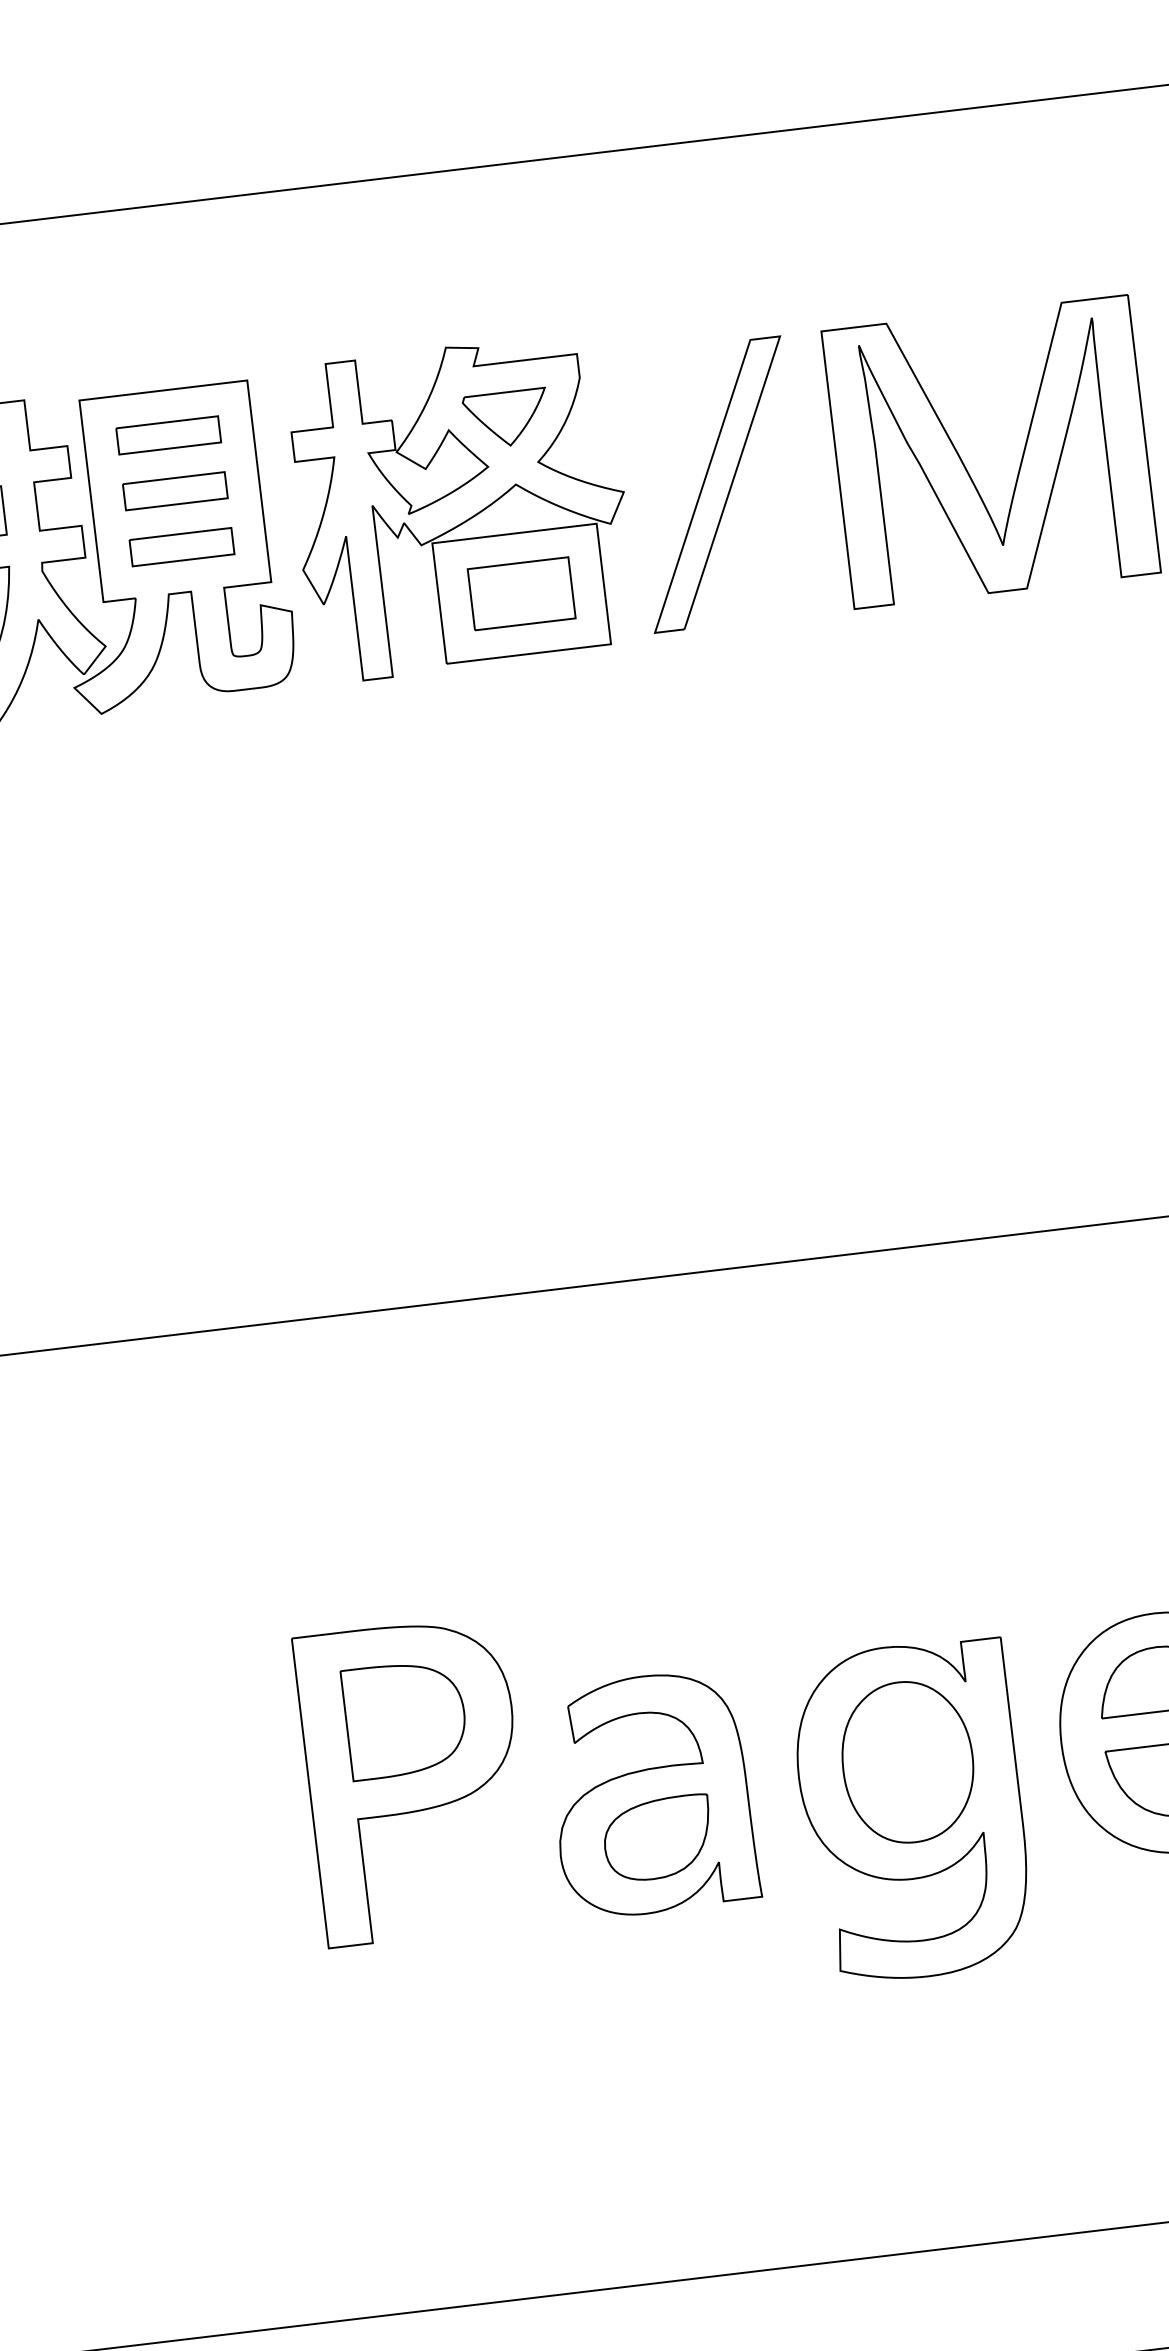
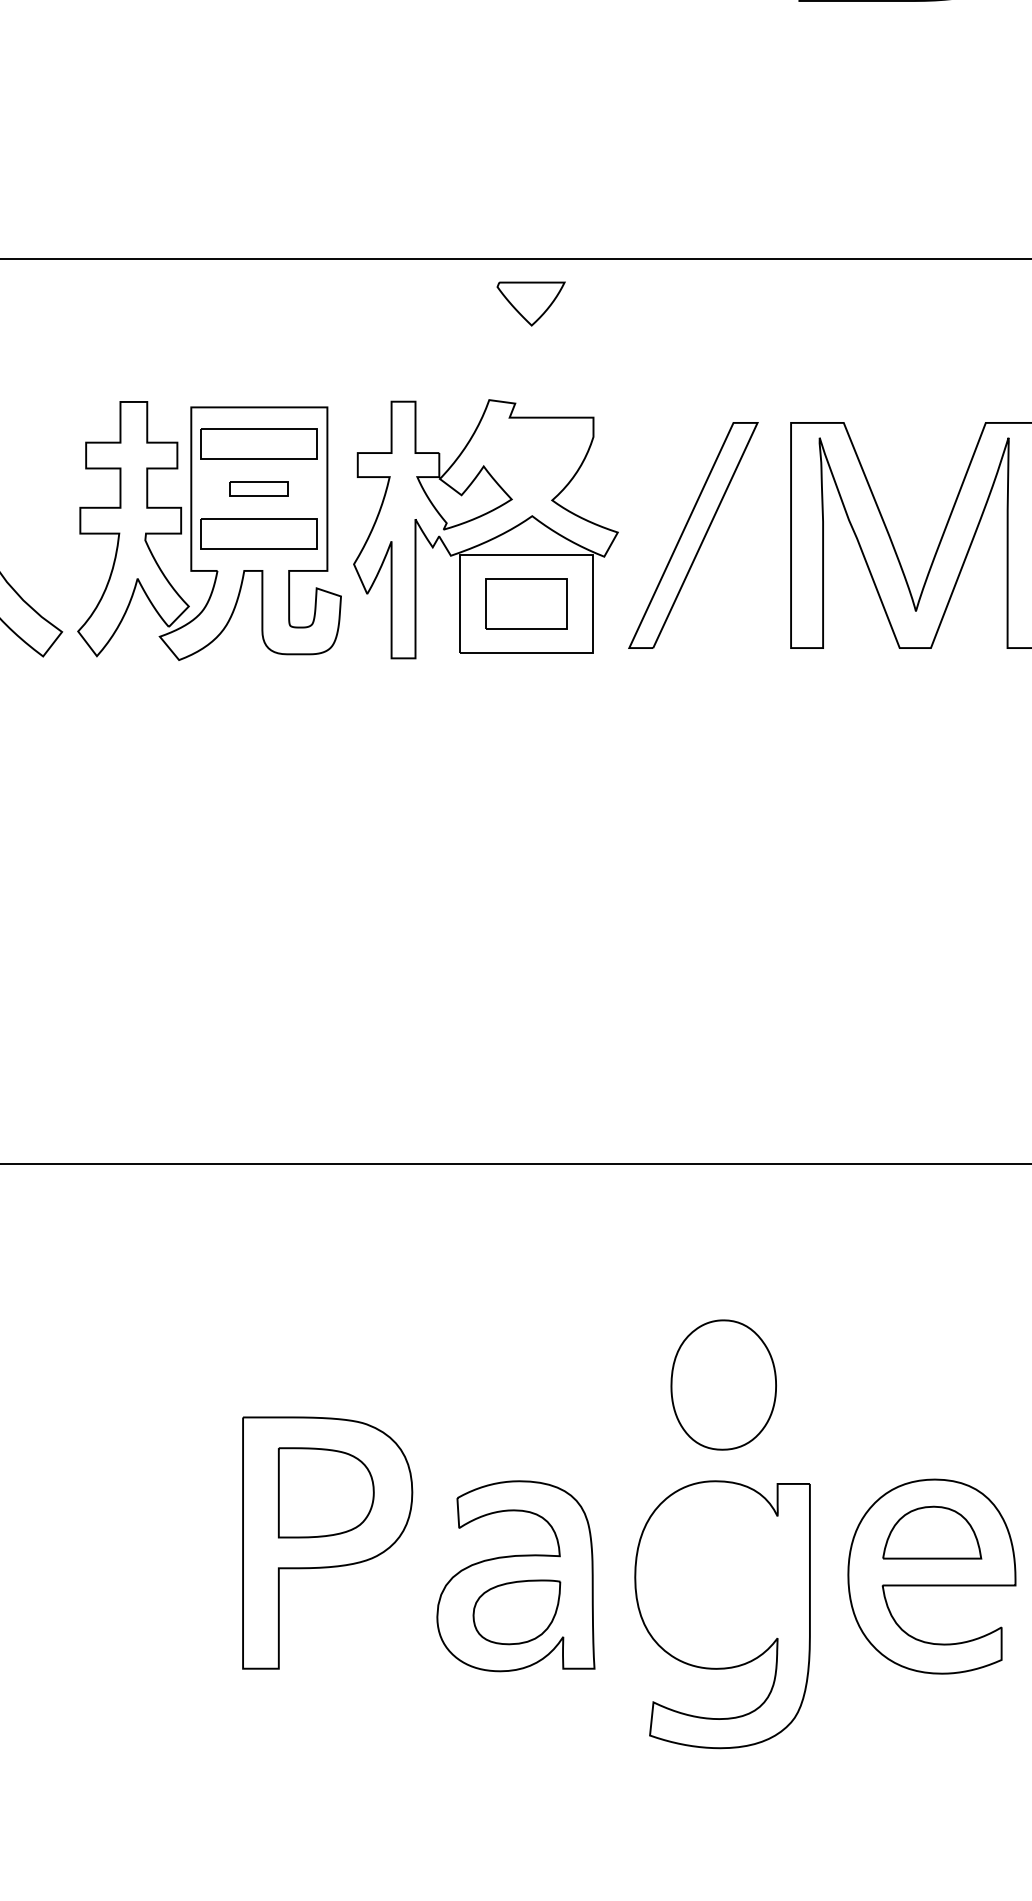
part: (505, 418) -> (530, 303), moved
part: (168, 434) -> (259, 443), size x1.4
part: (175, 490) -> (259, 488), size x0.7
part: (182, 547) -> (259, 534), size x1.4
part: (907, 1761) -> (723, 1384), moved

